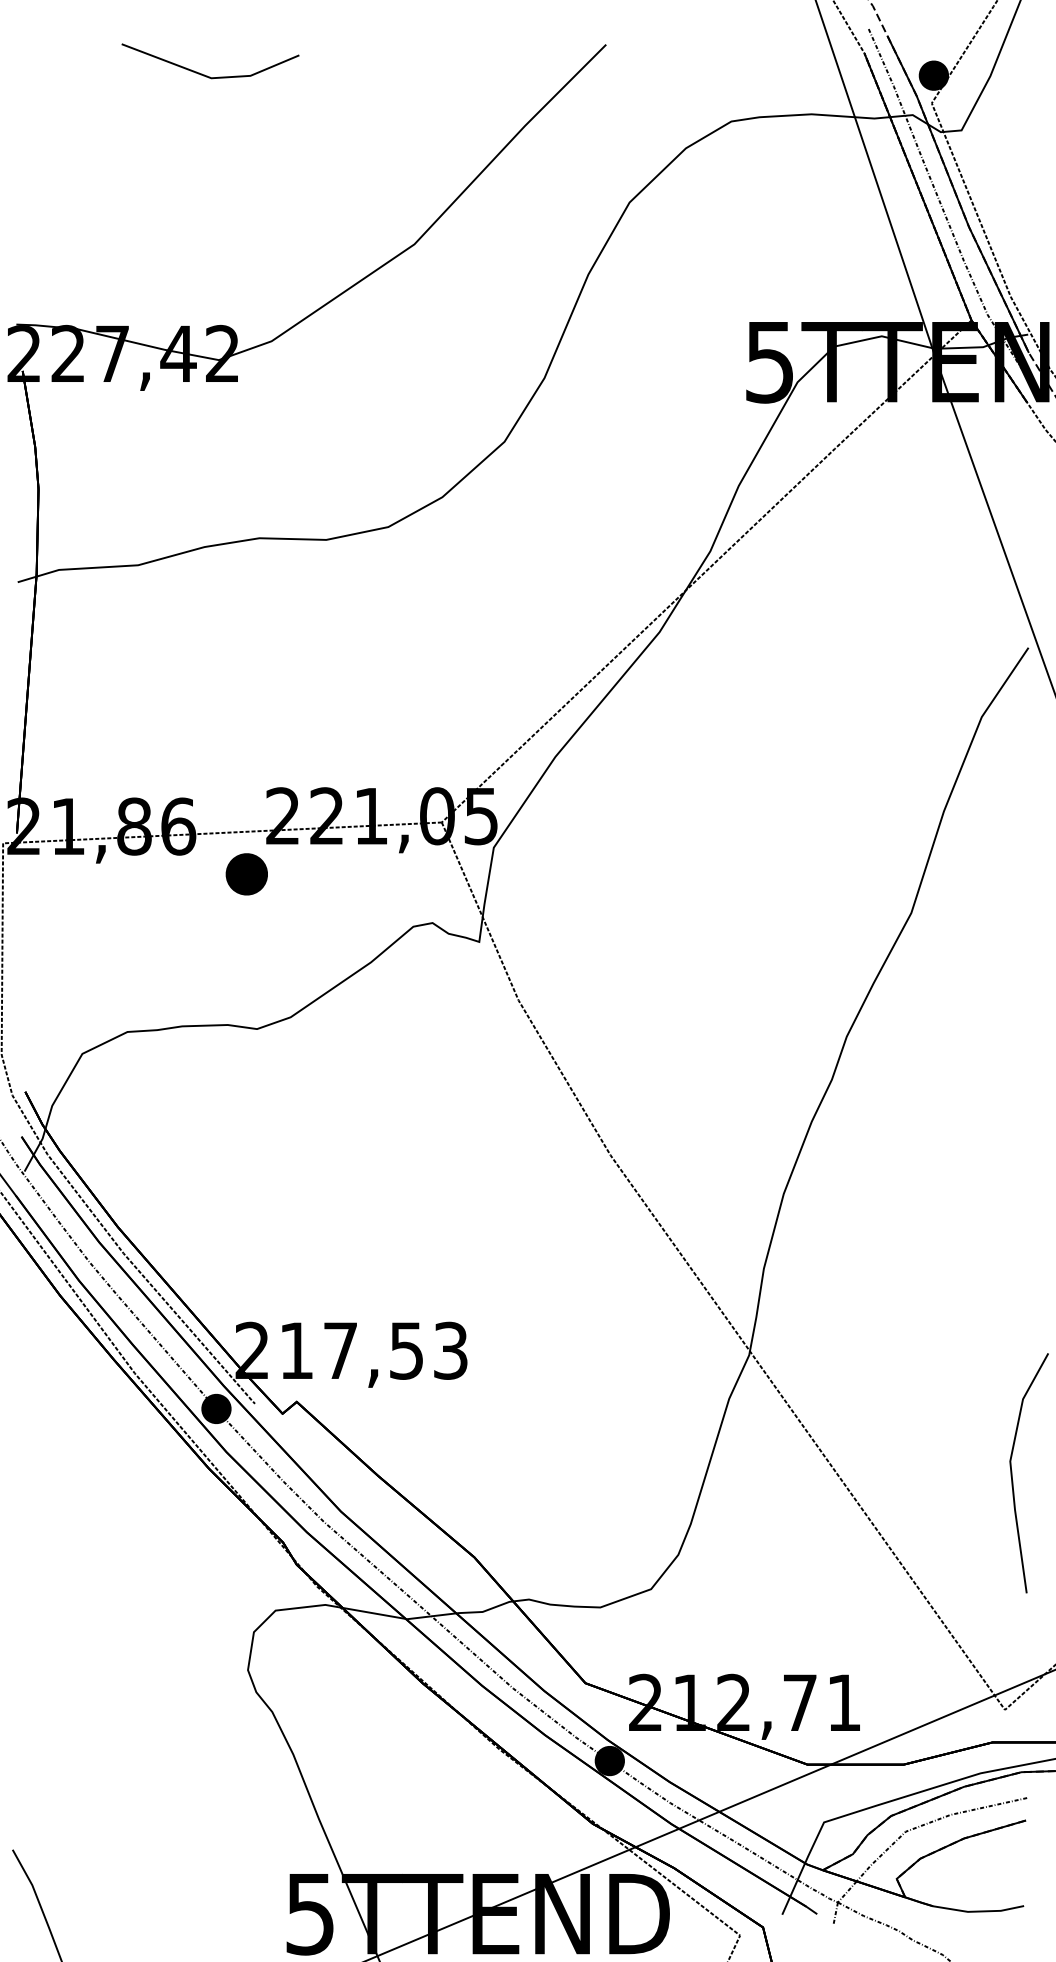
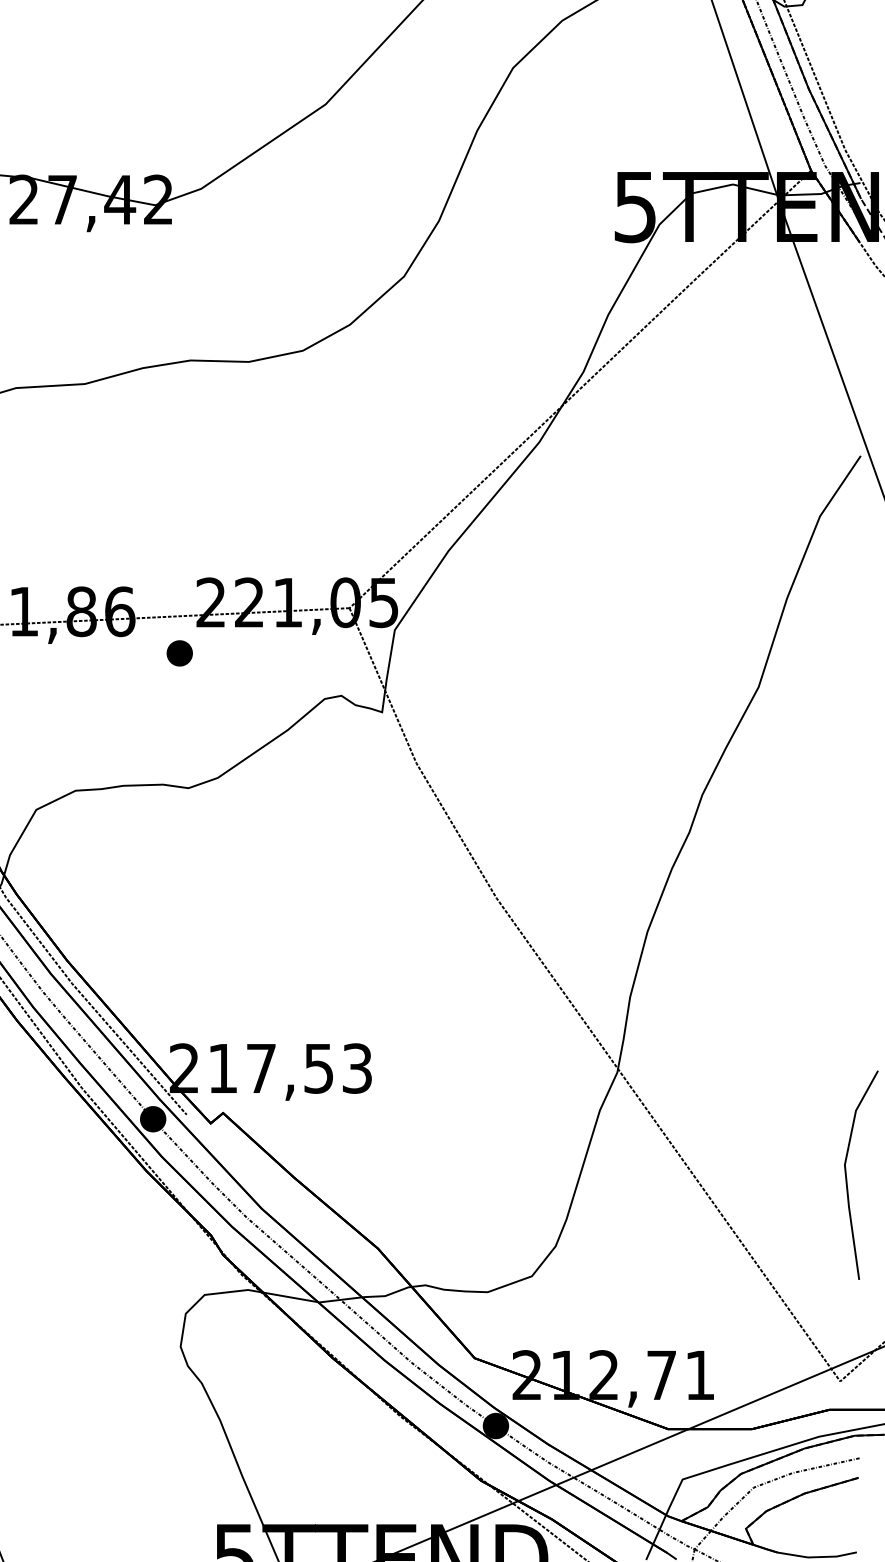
part: (247, 874) -> (180, 653), size x0.71

